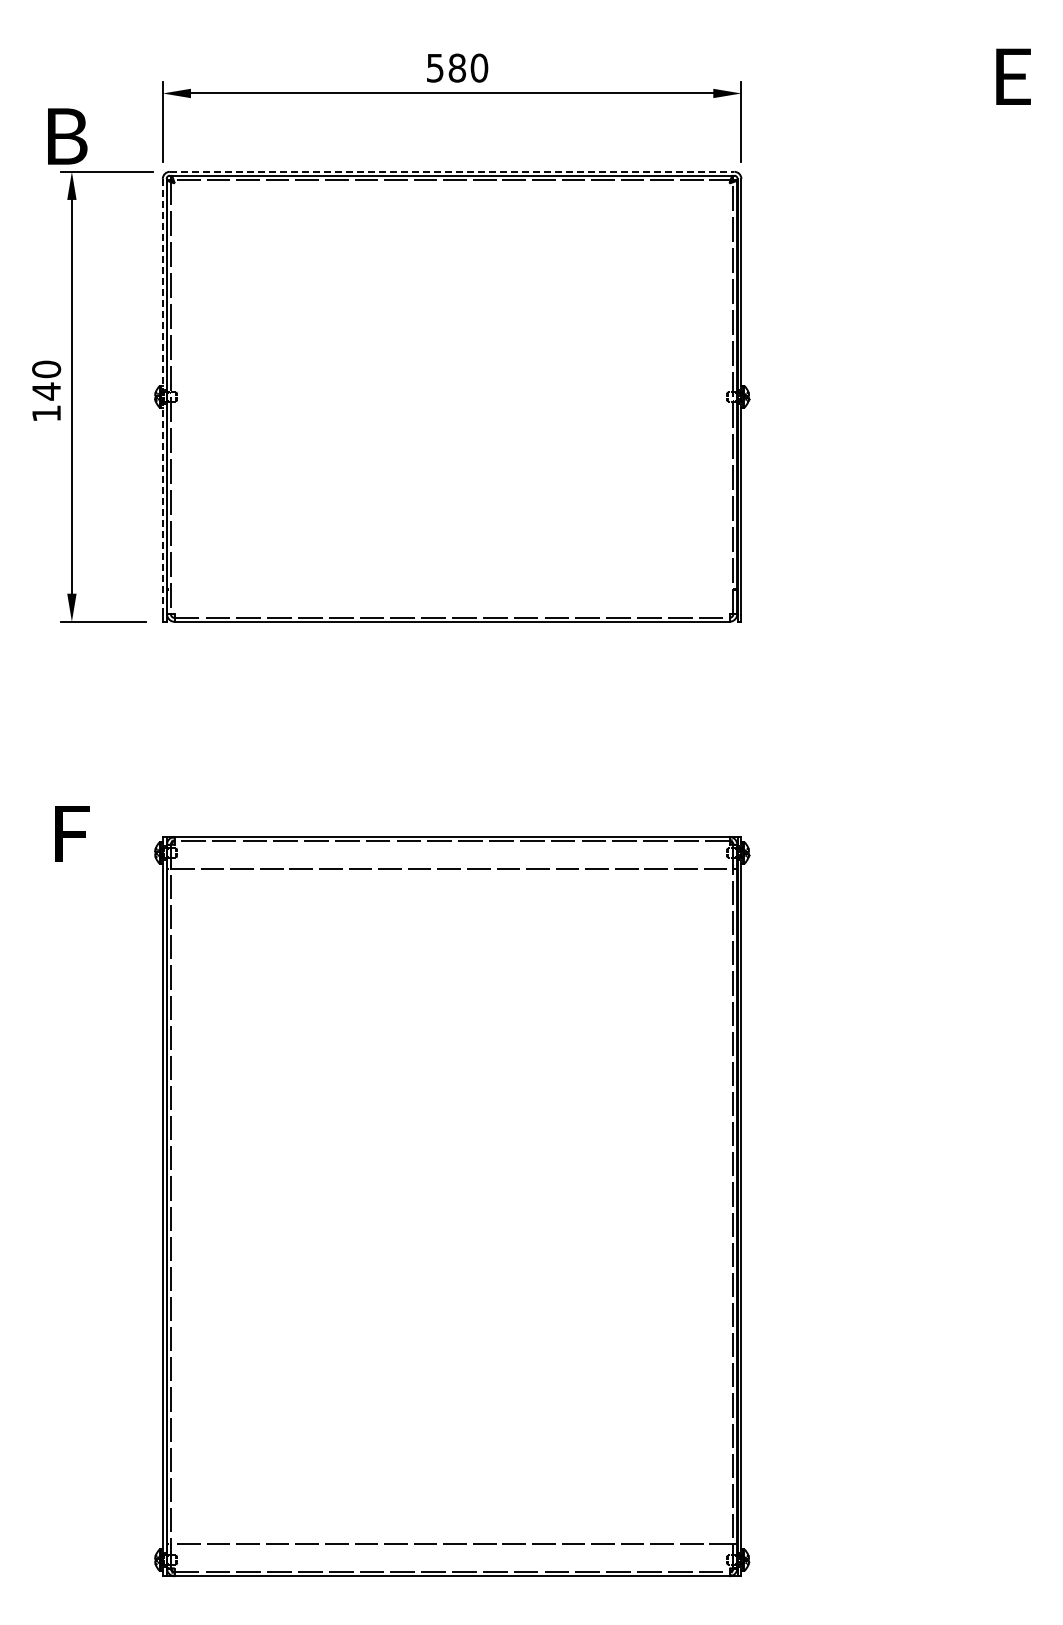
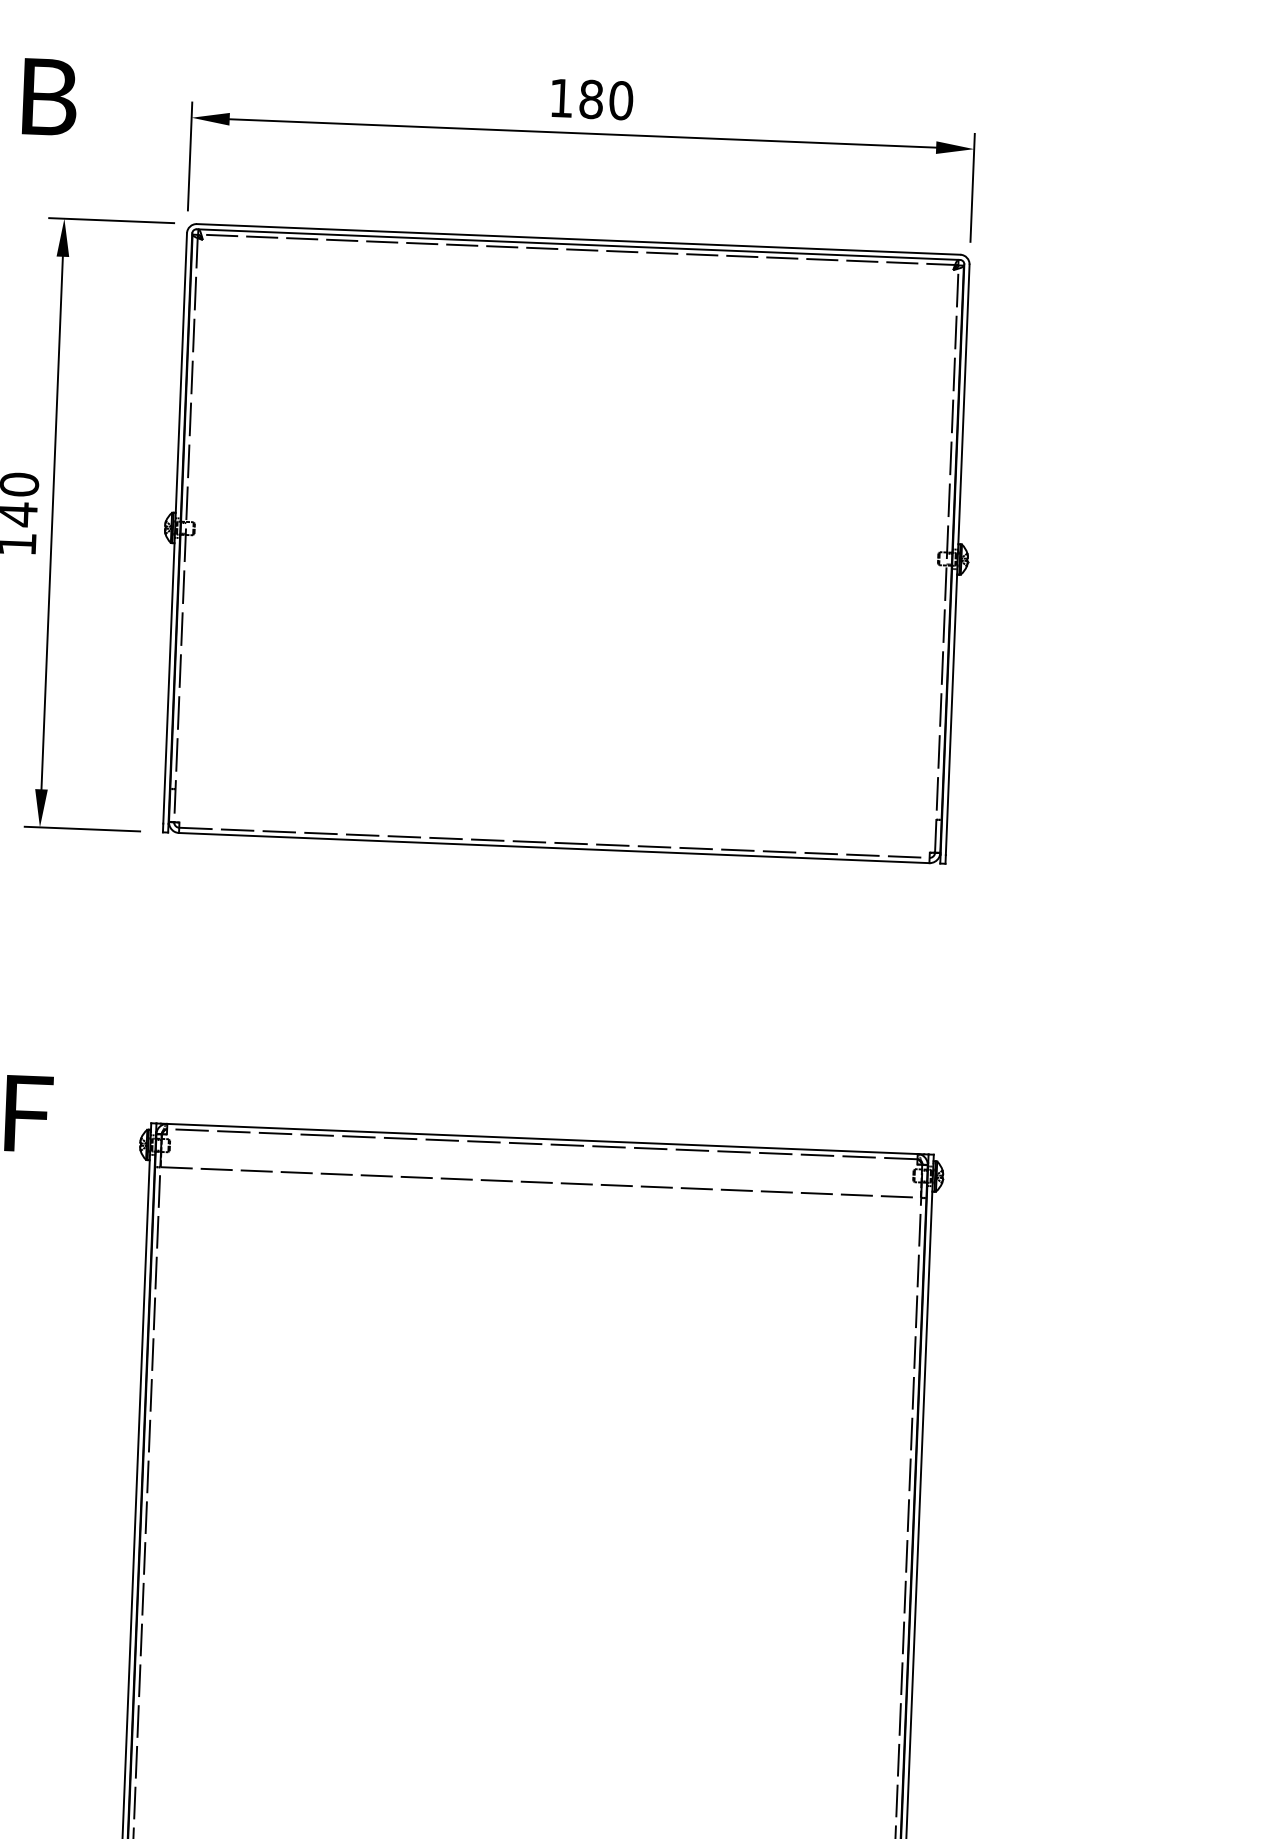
text: (435, 68) -> (561, 98), 580 -> 180
text: (67, 136) -> (49, 97), moved
line: (452, 171) -> (579, 238), dashed -> solid
line: (162, 397) -> (174, 528), dashed -> solid

